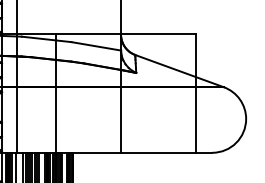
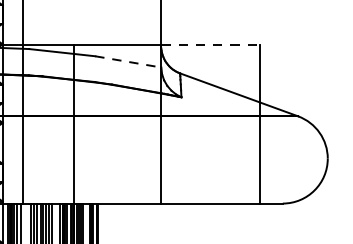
line: (158, 33) -> (211, 44), solid -> dashed
line: (96, 46) -> (128, 62), solid -> dashed

